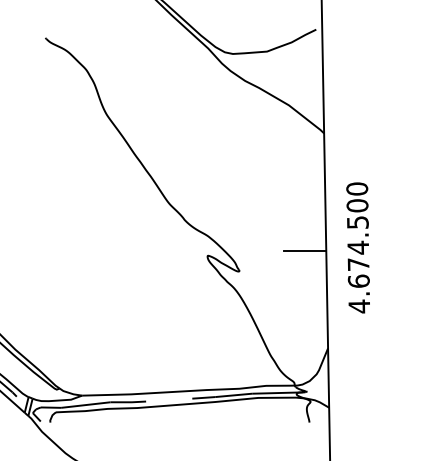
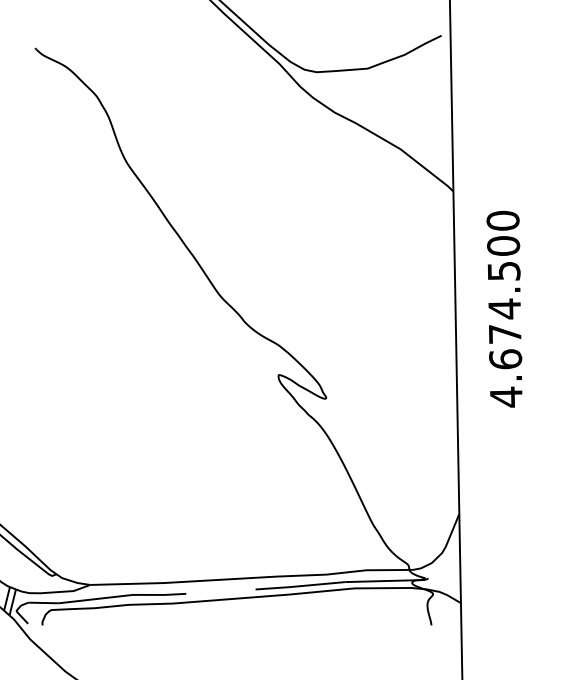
text: (357, 247) -> (503, 308), moved
line: (304, 251) -> (423, 368), removed

